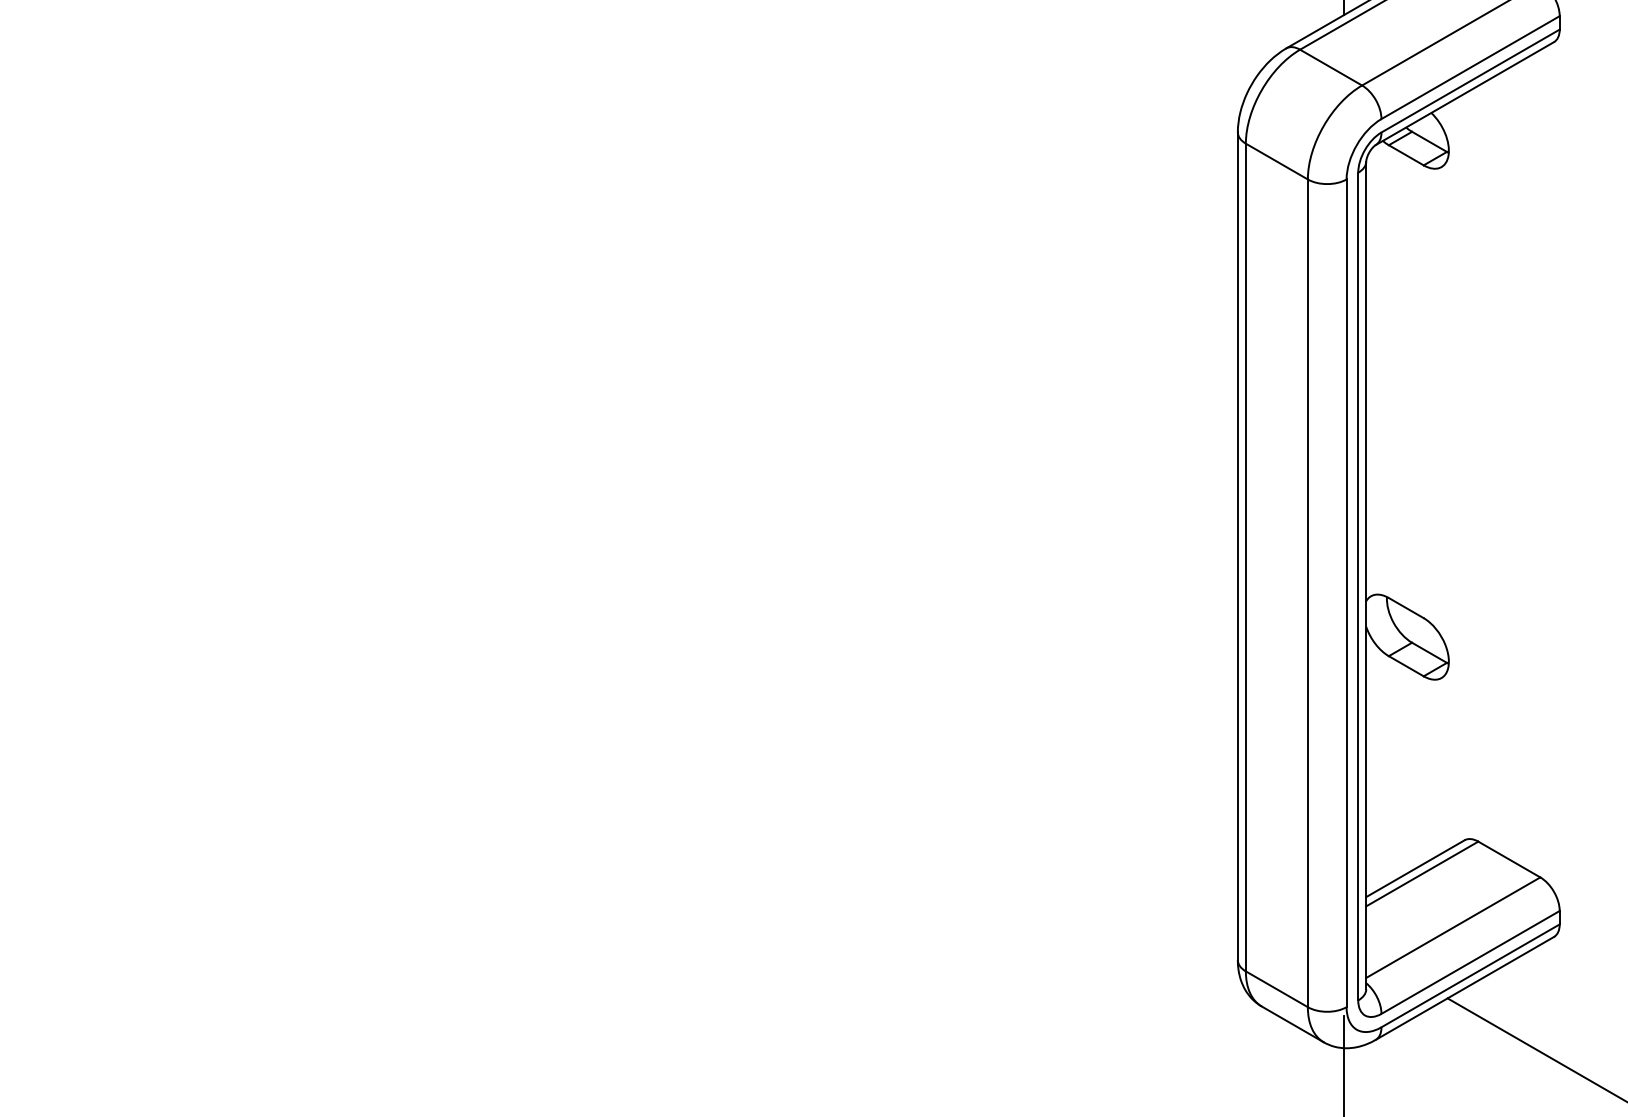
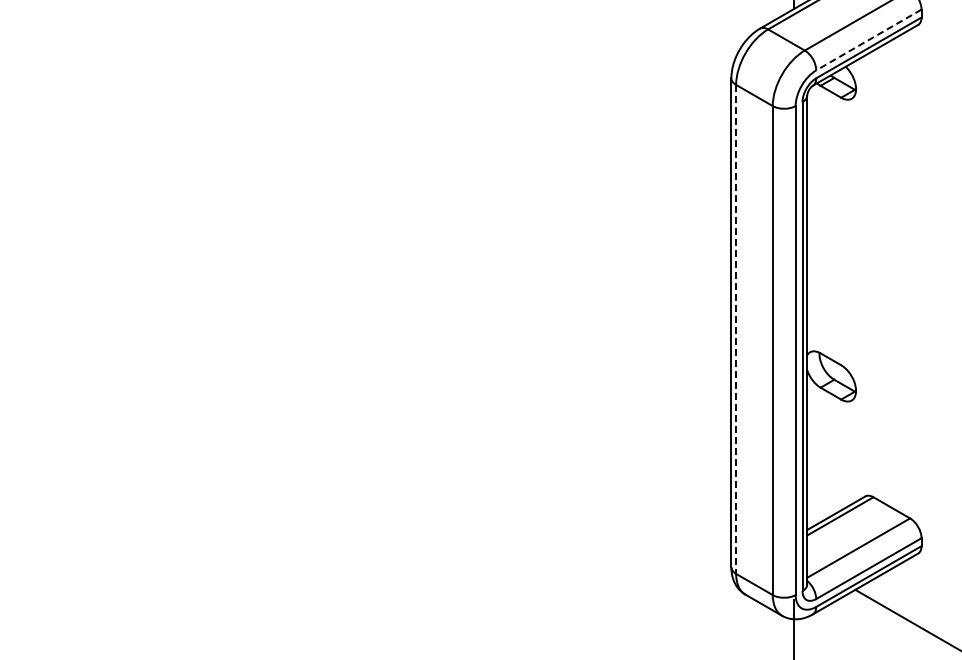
line: (1469, 68) -> (868, 40), solid -> dashed
line: (1246, 557) -> (736, 329), solid -> dashed

